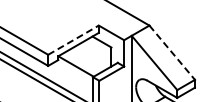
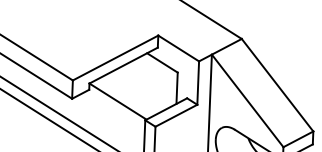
line: (73, 39) -> (115, 56), dashed -> solid
line: (172, 53) -> (277, 86), dashed -> solid

